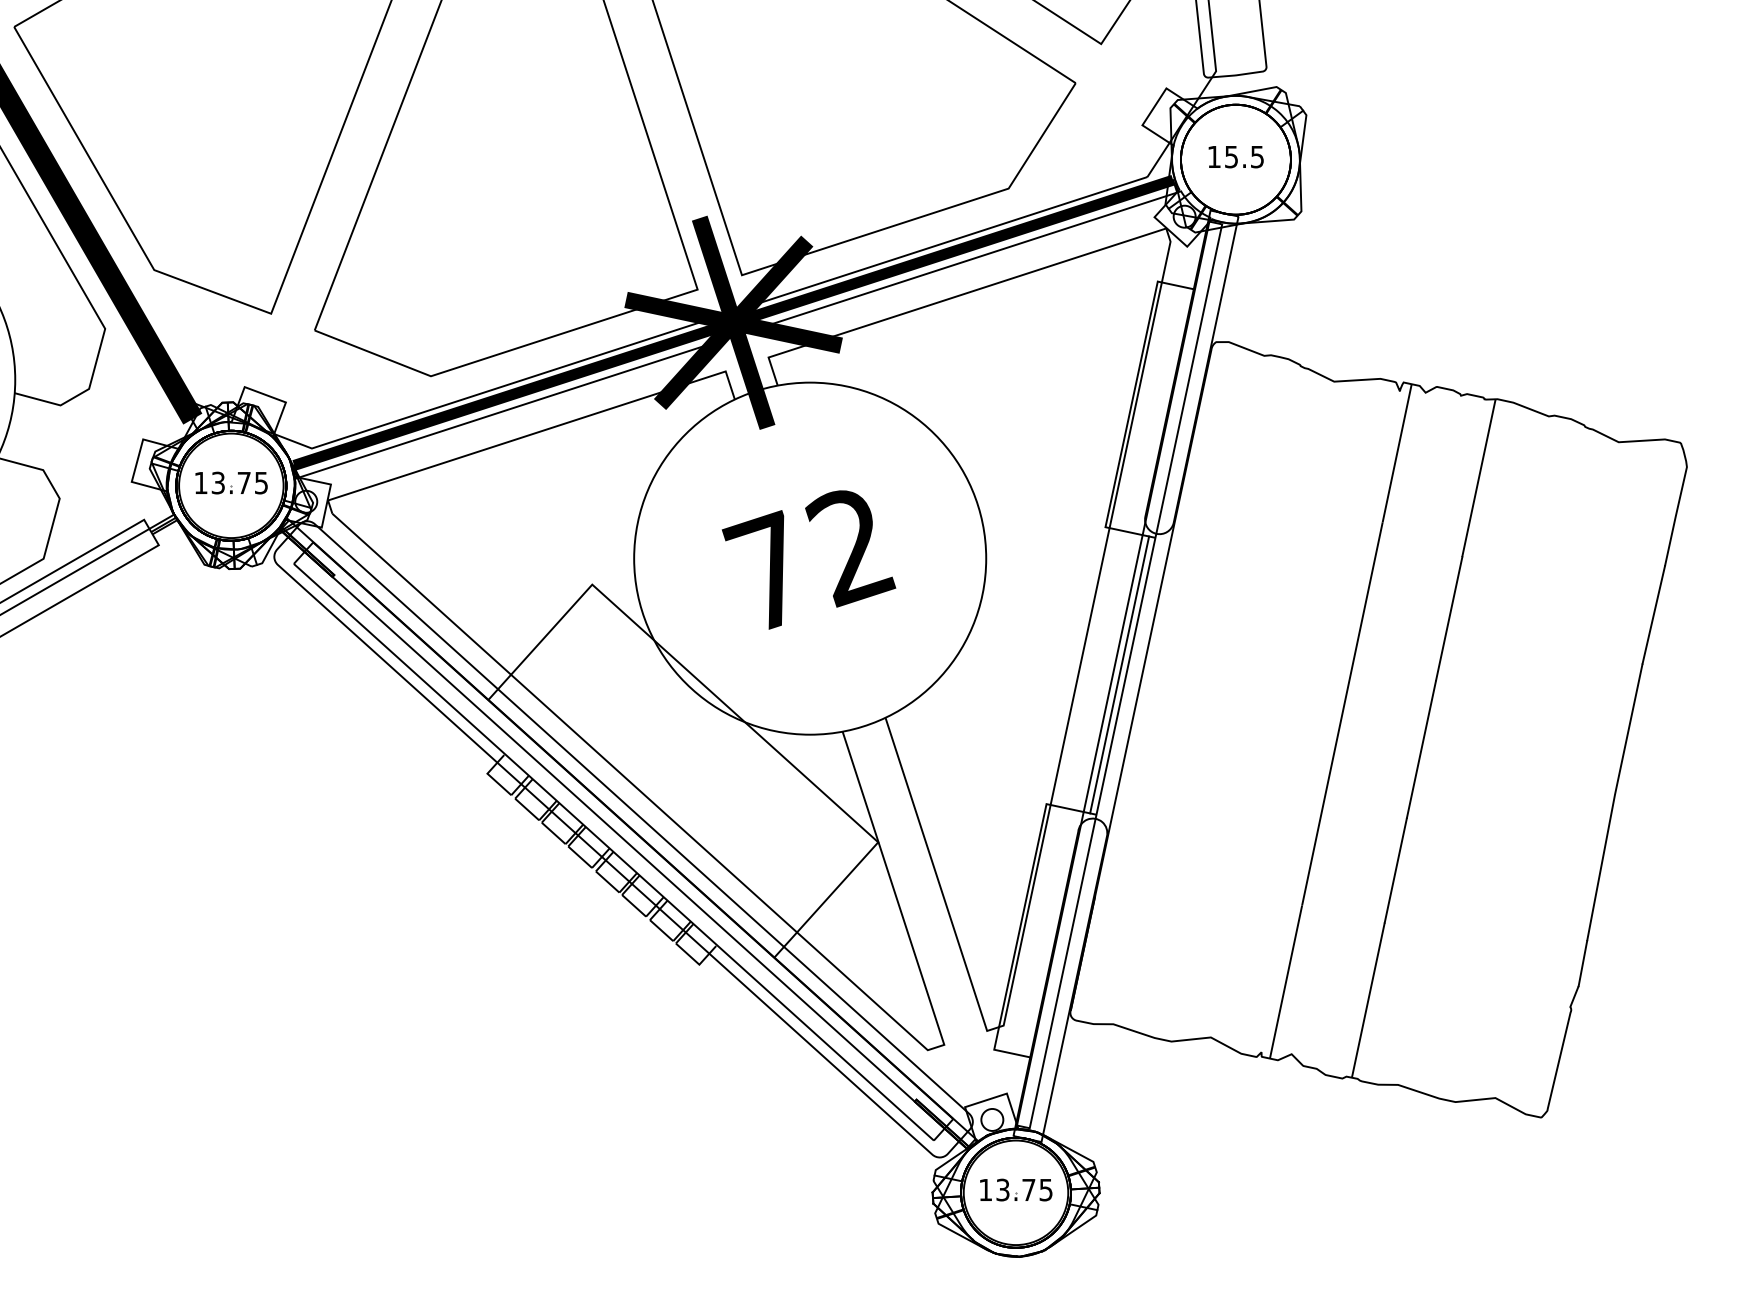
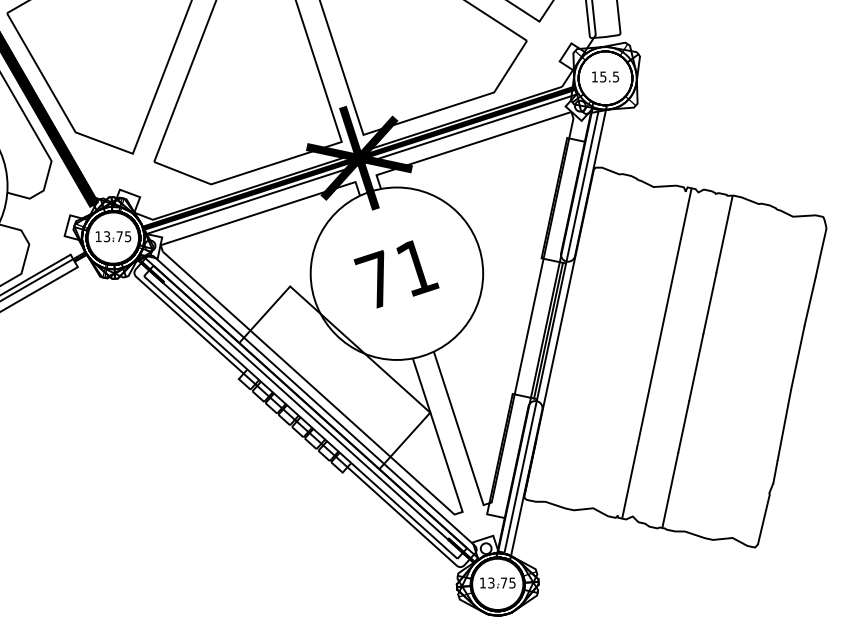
text: (850, 547) -> (416, 268), 72 -> 71

